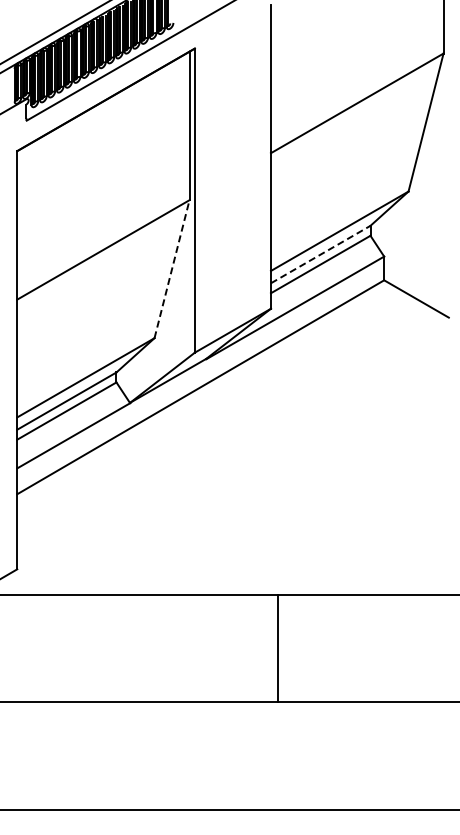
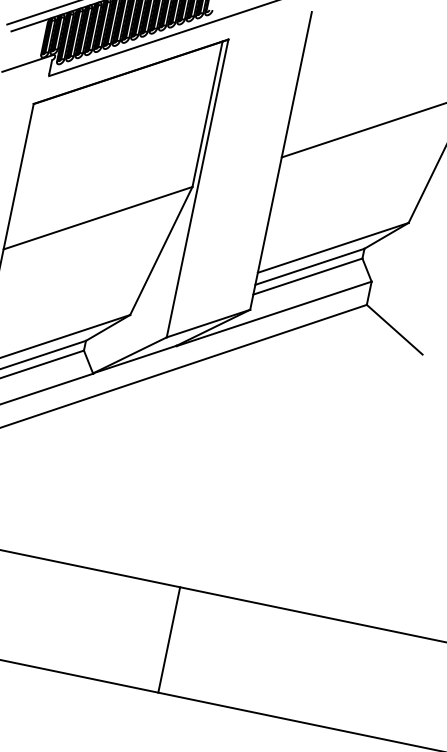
line: (321, 254) -> (310, 266), dashed -> solid
line: (172, 268) -> (161, 250), dashed -> solid
line: (277, 648) -> (169, 639), moved

